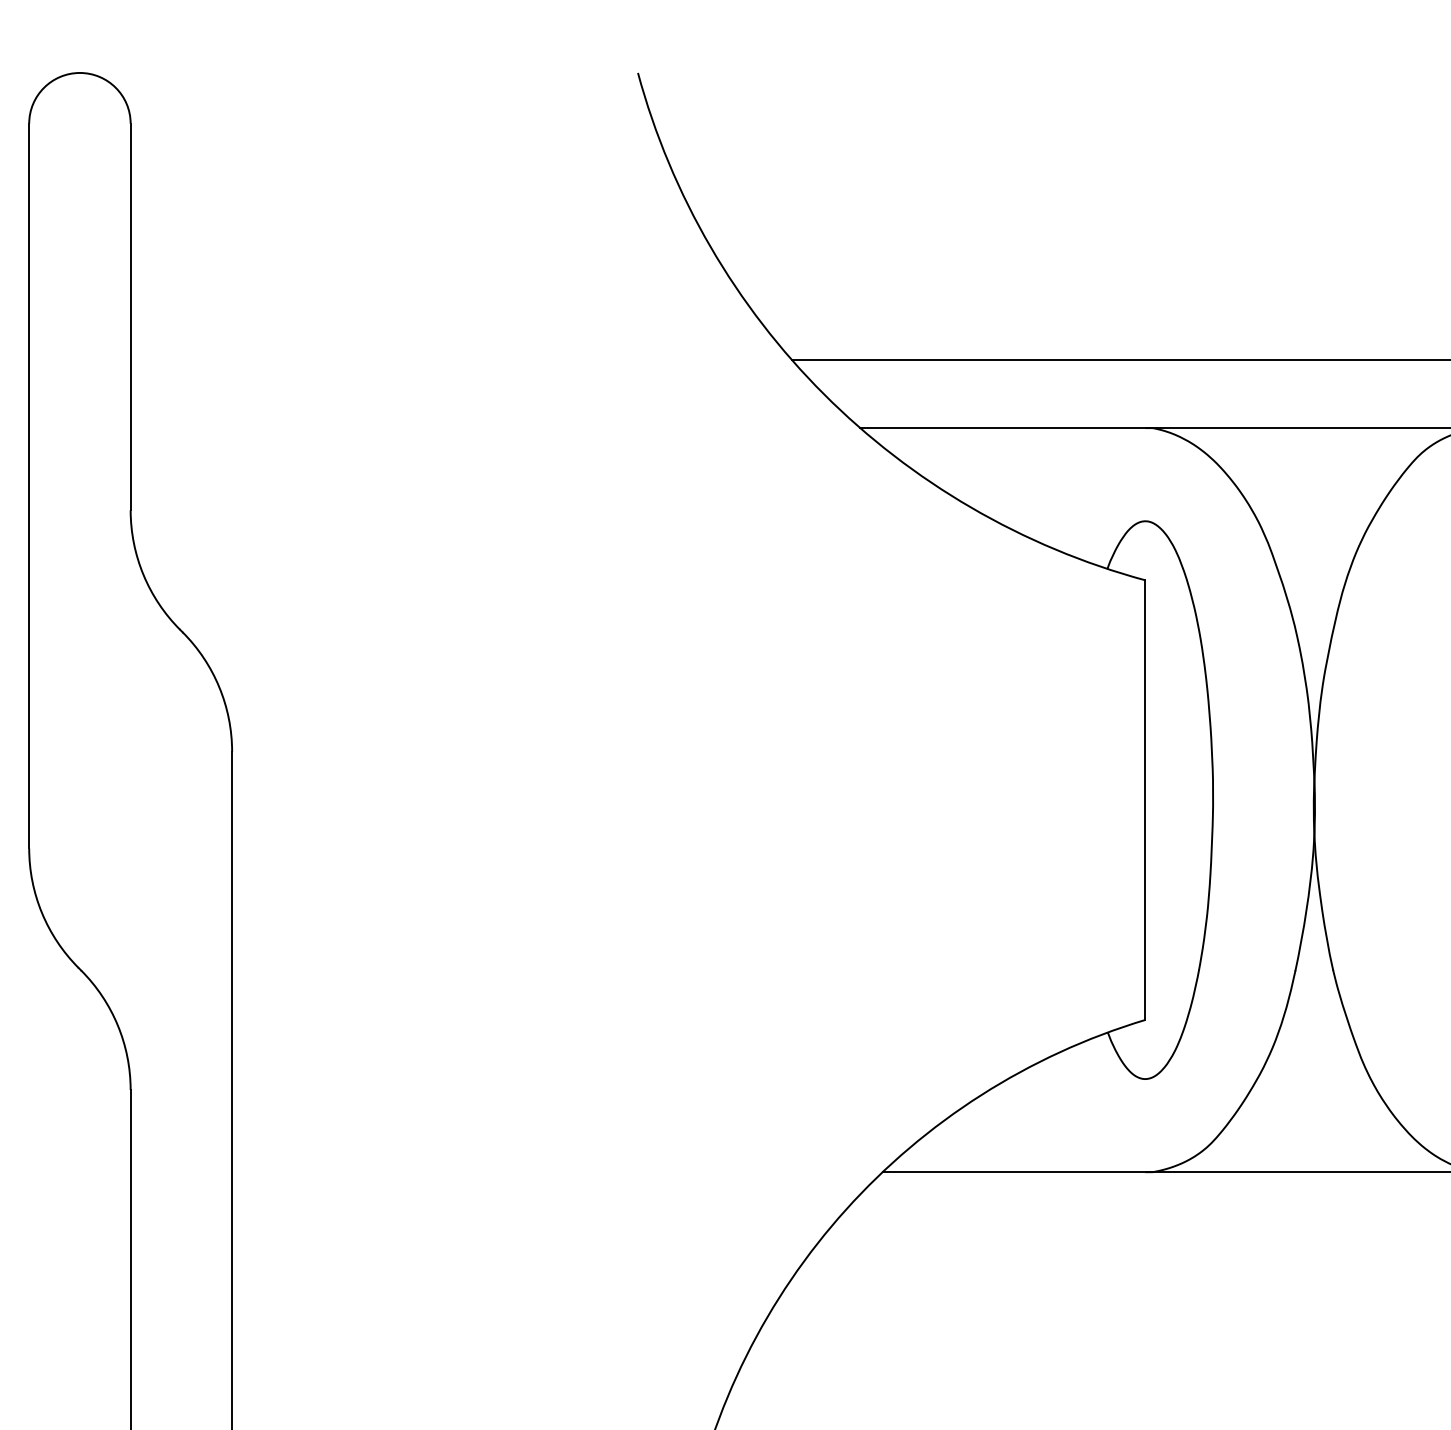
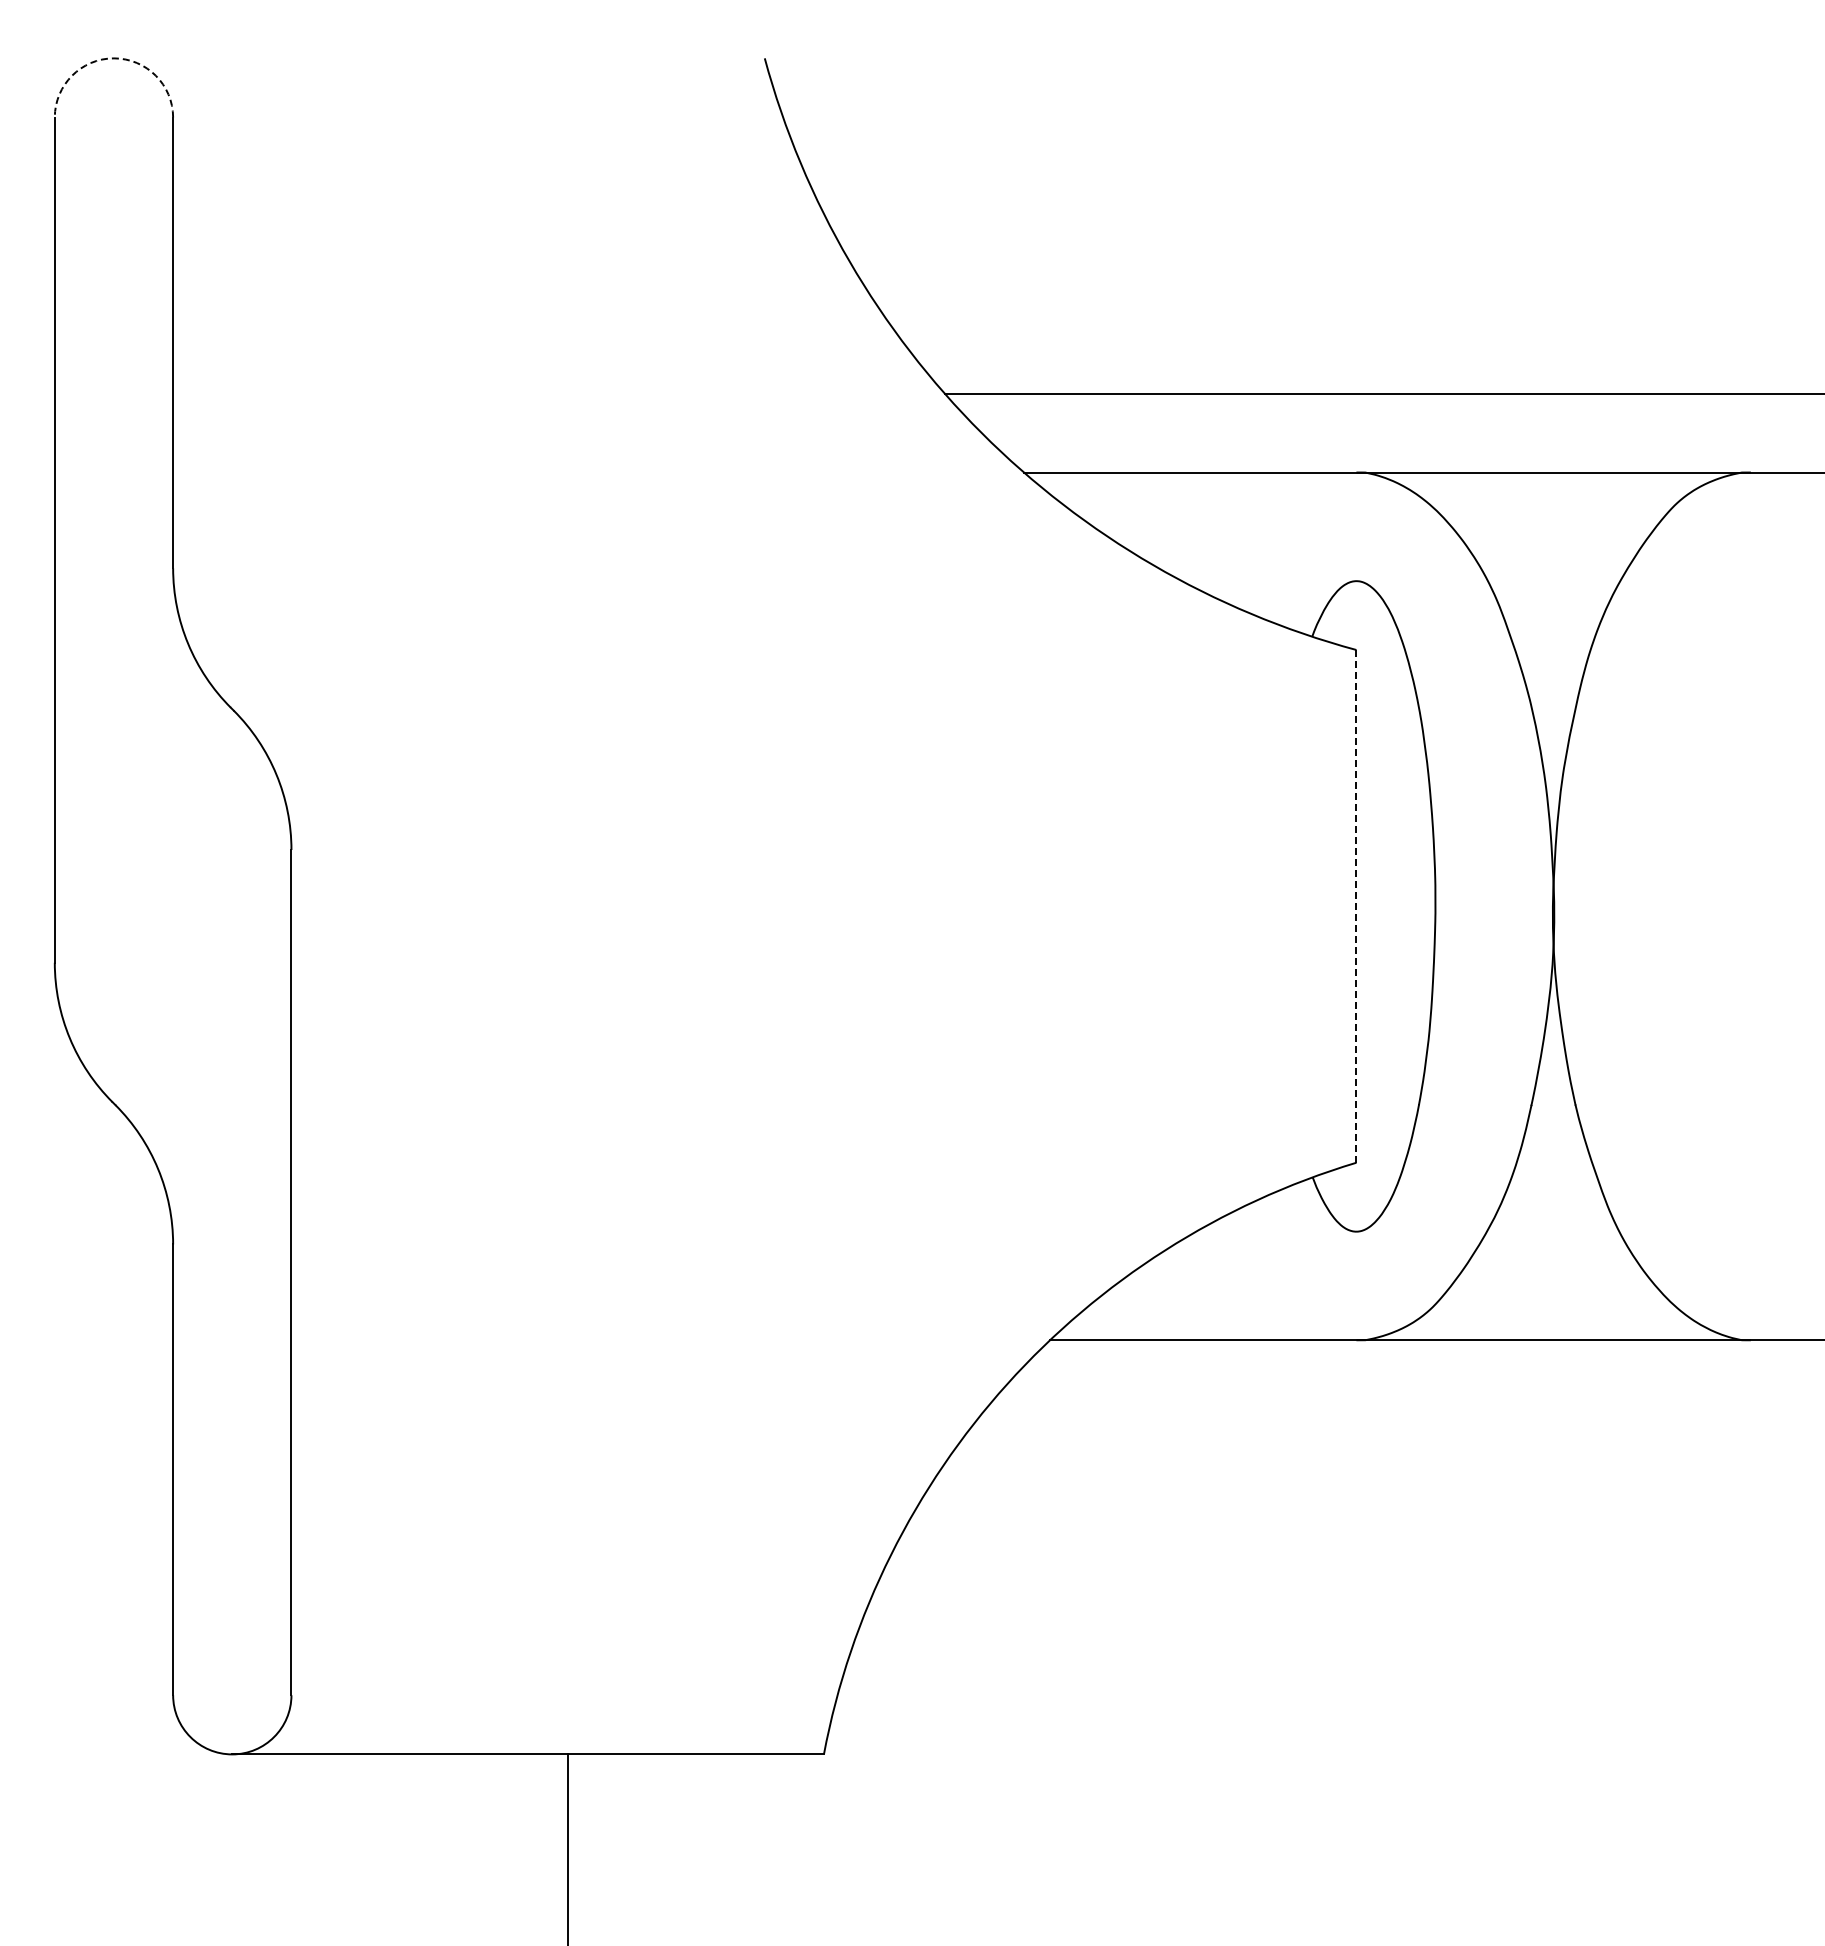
arc: (79, 73) -> (113, 58), solid -> dashed
line: (1145, 800) -> (1356, 906), solid -> dashed

